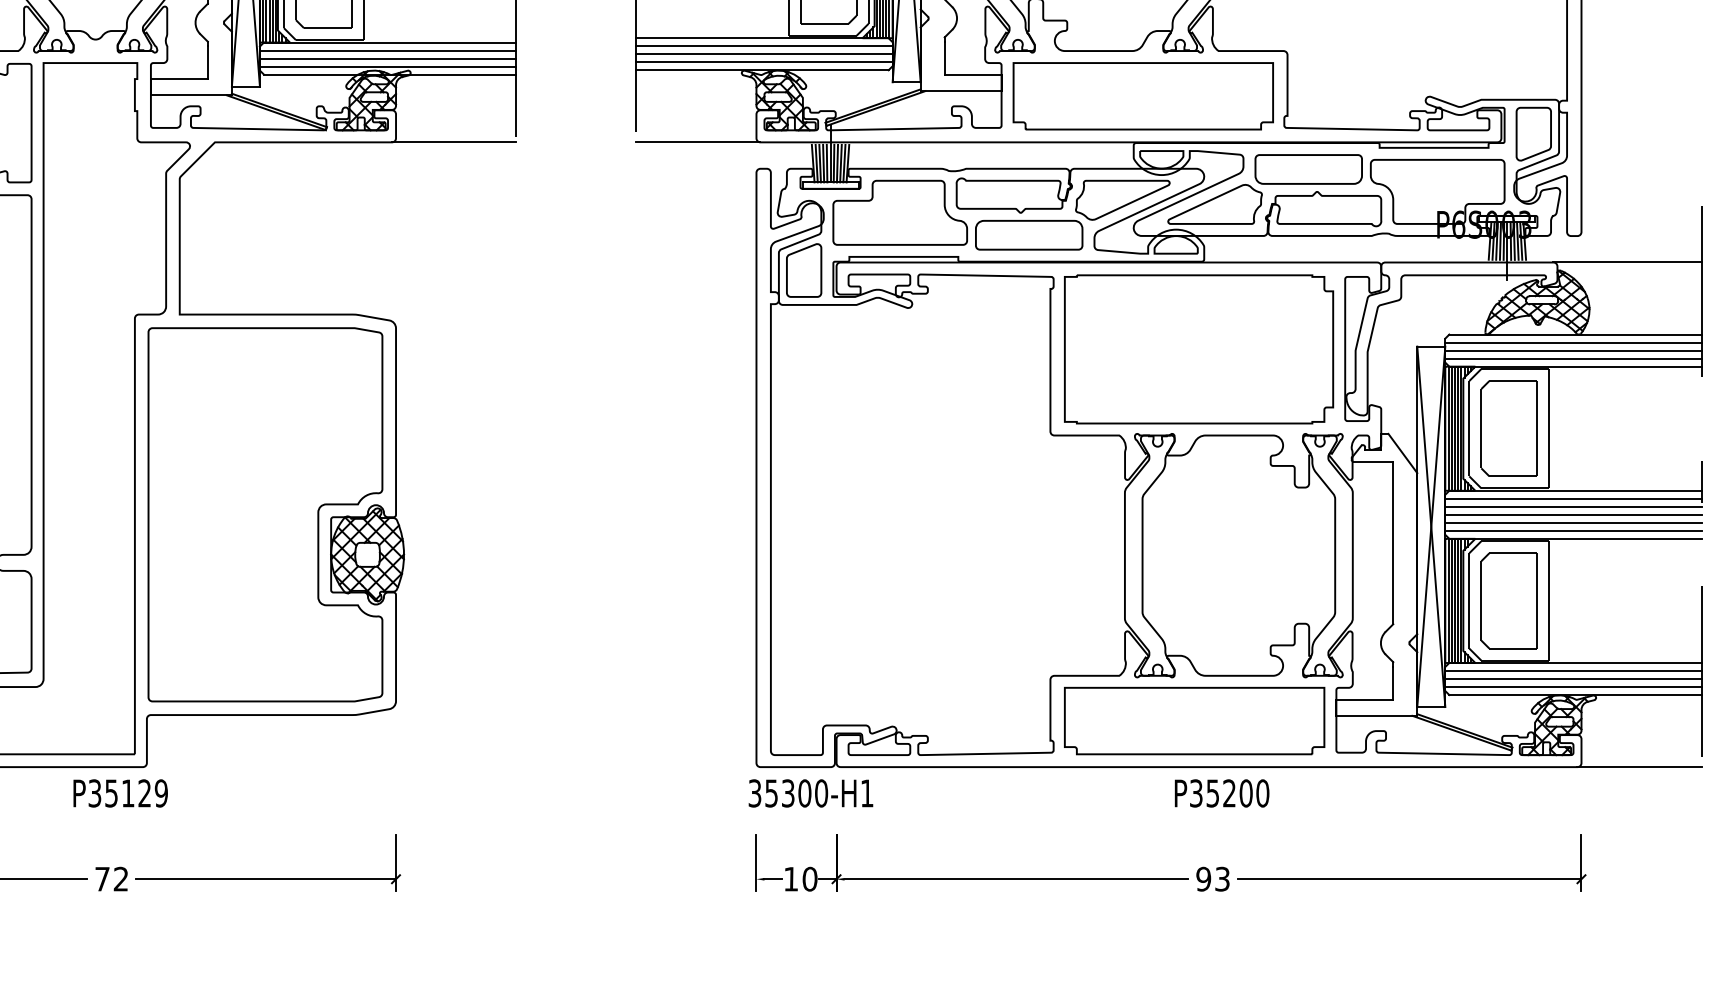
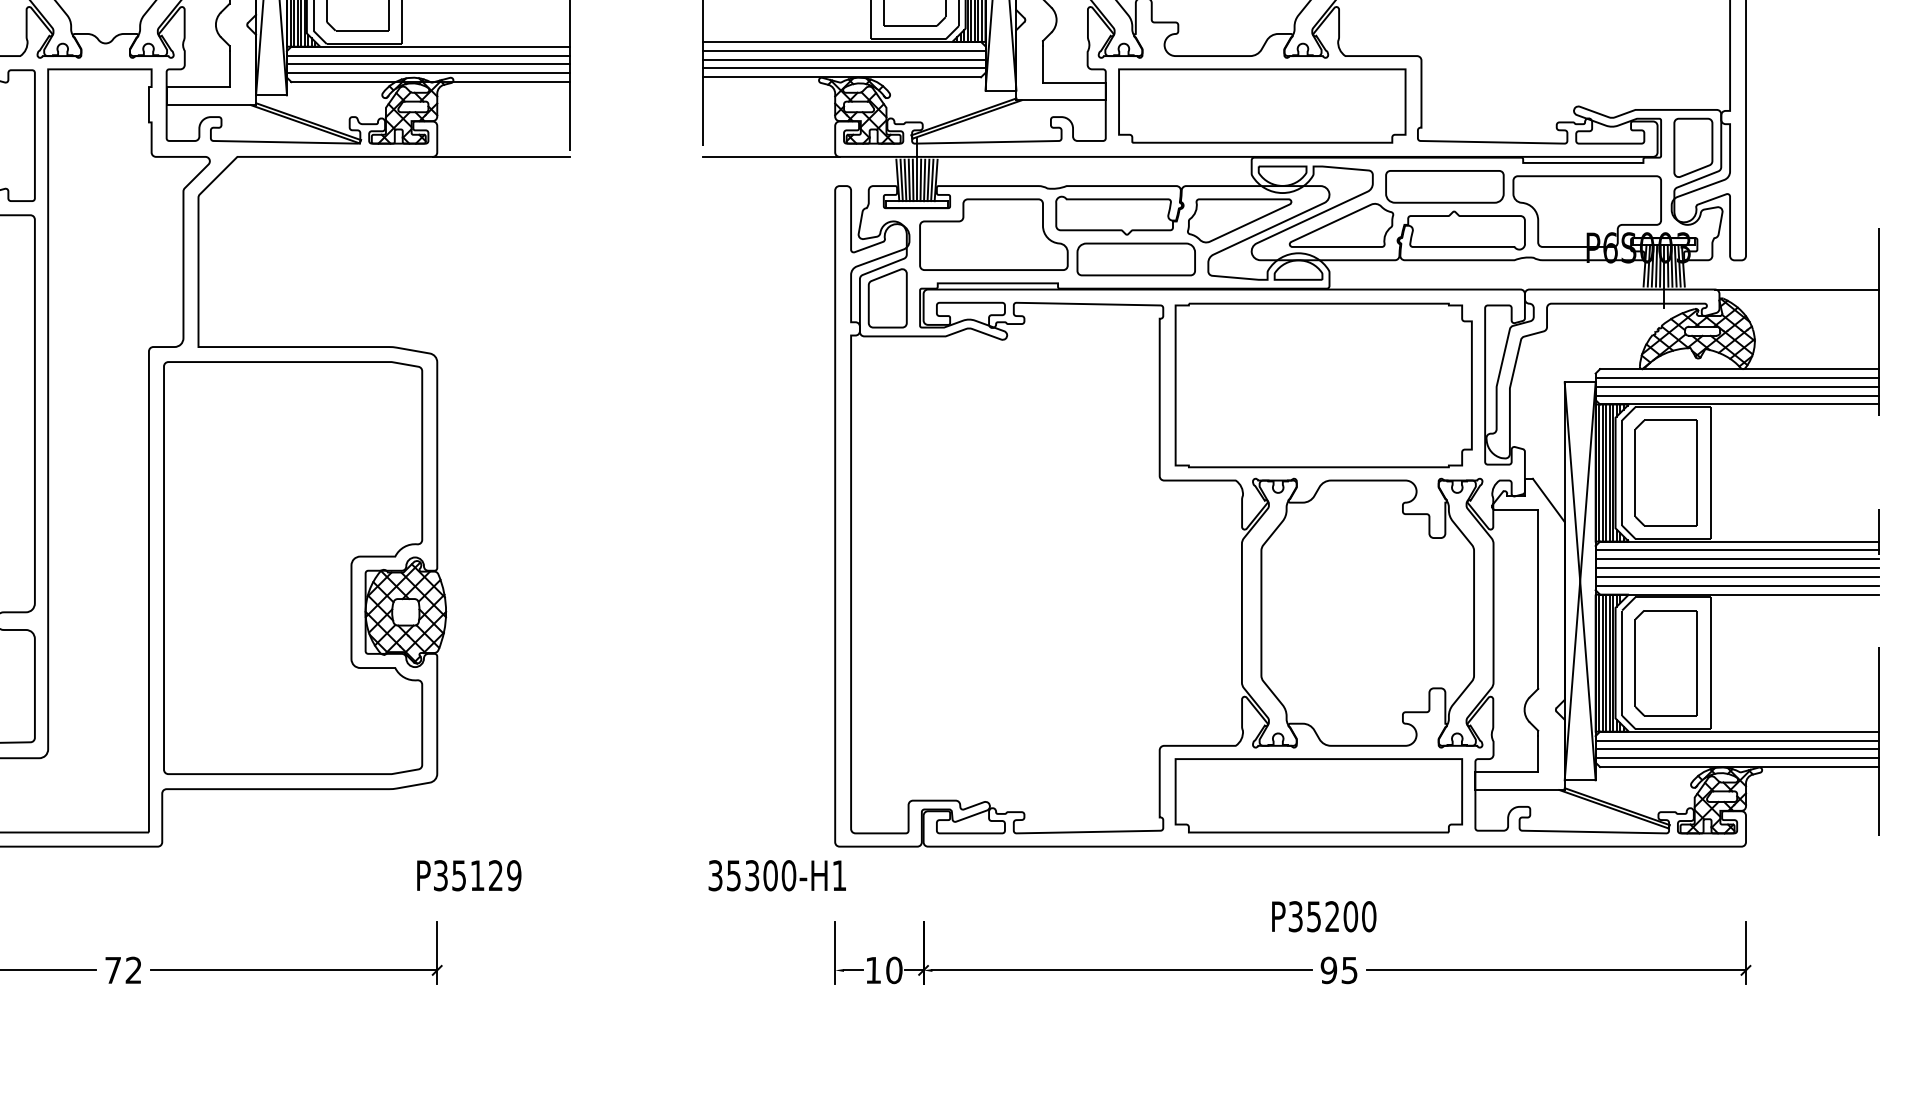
line: (1639, 766) -> (1809, 846), removed
text: (120, 793) -> (469, 875), moved
text: (810, 793) -> (776, 875), moved
text: (1222, 793) -> (1324, 916), moved
text: (1222, 878) -> (1349, 969), 93 -> 95

